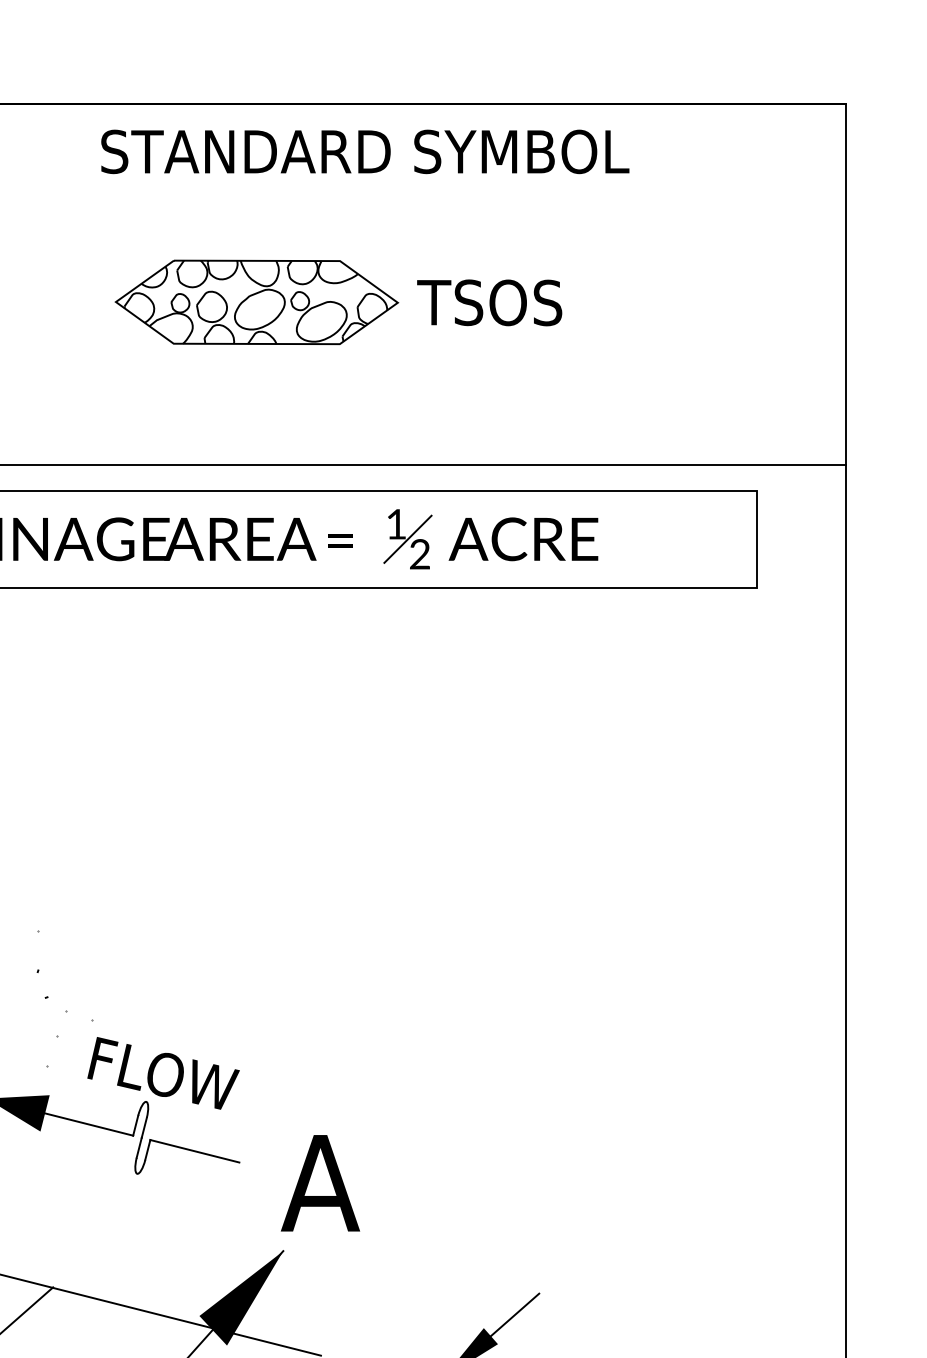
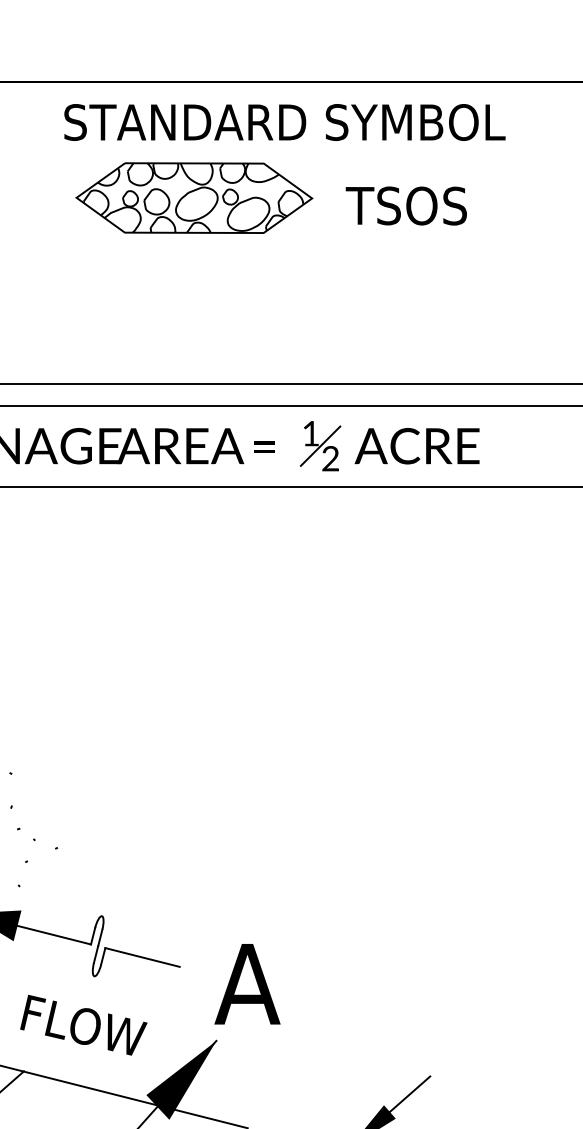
part: (256, 302) -> (194, 198), moved
text: (489, 302) -> (406, 205), moved
text: (163, 1073) -> (83, 1025), moved

